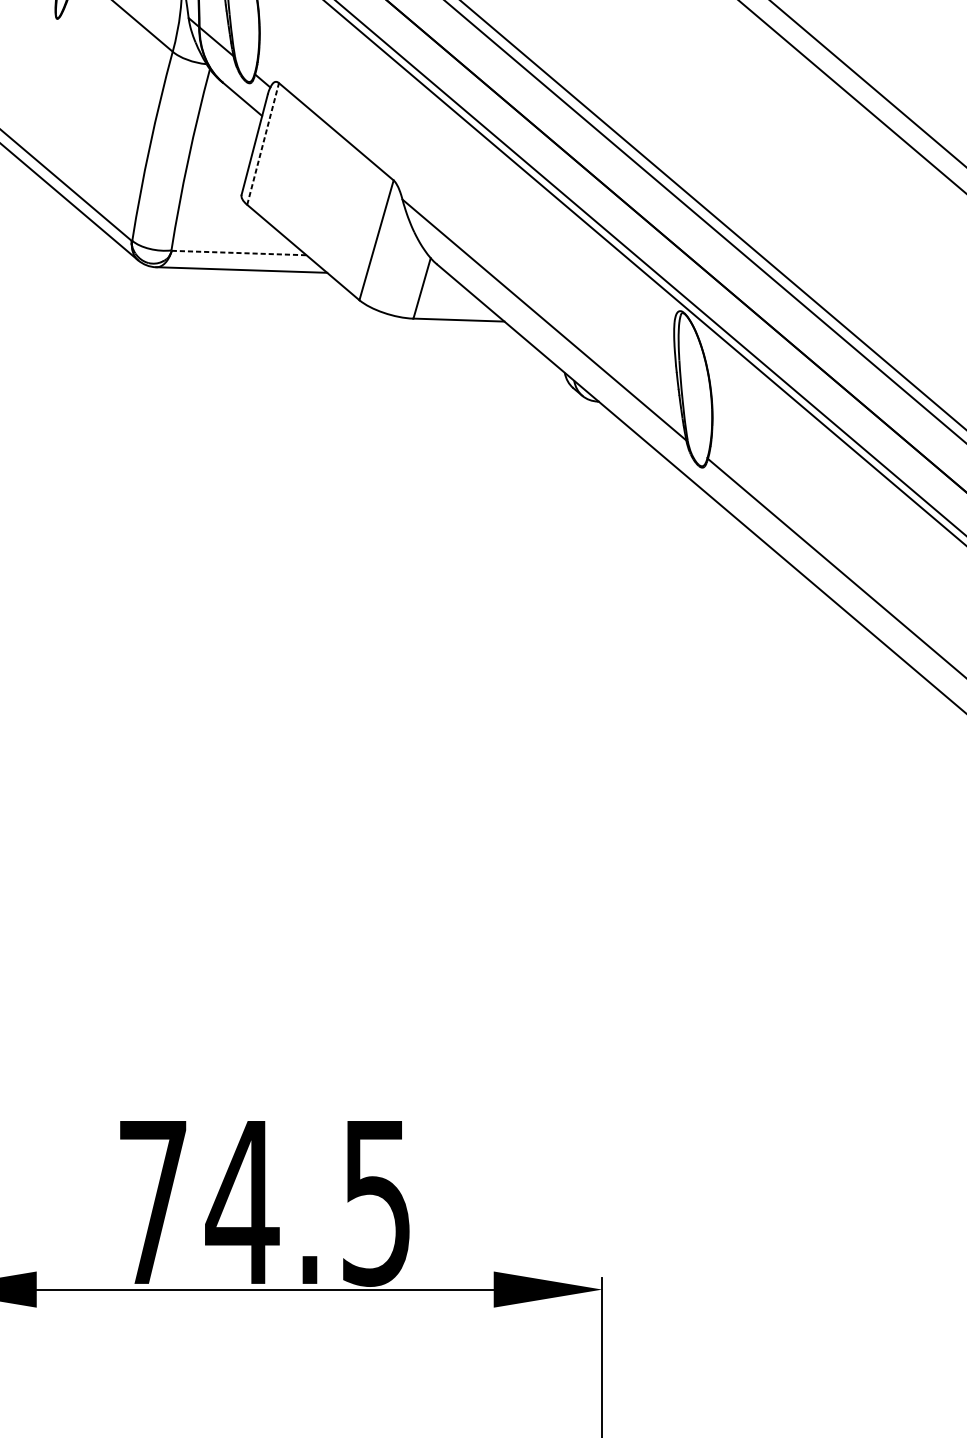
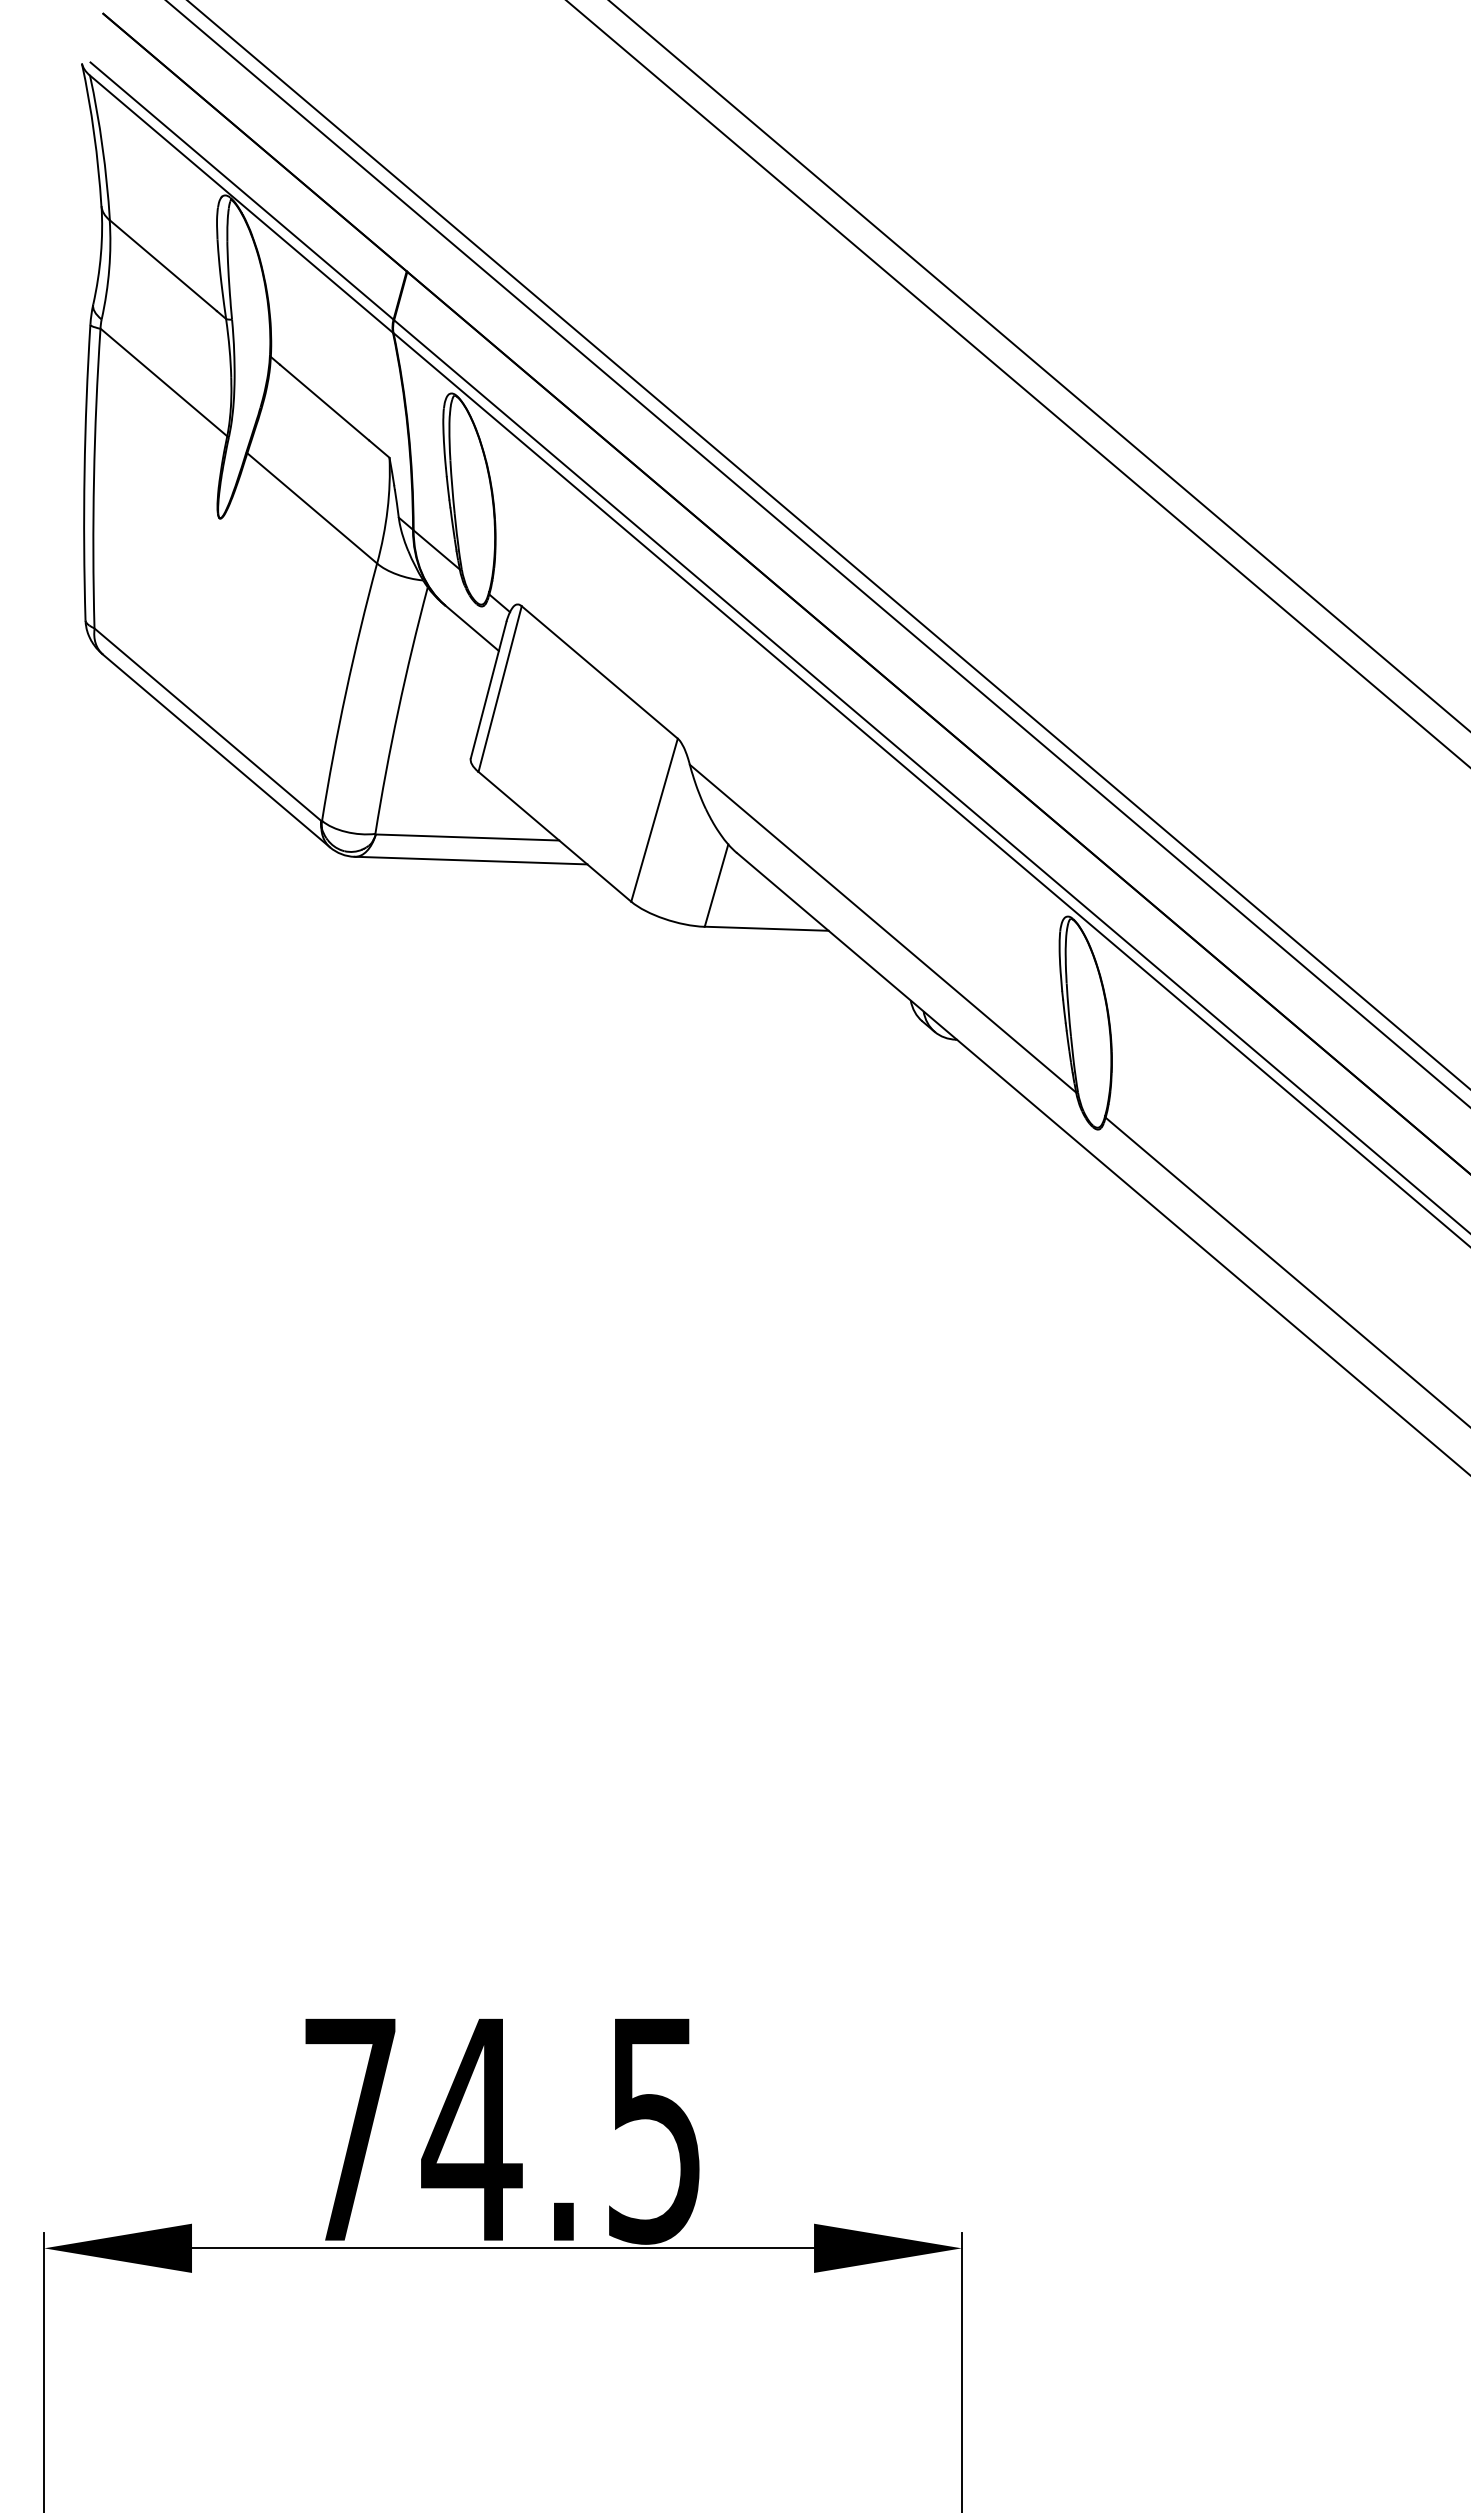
line: (263, 144) -> (500, 689), dashed -> solid
line: (239, 253) -> (467, 837), dashed -> solid

